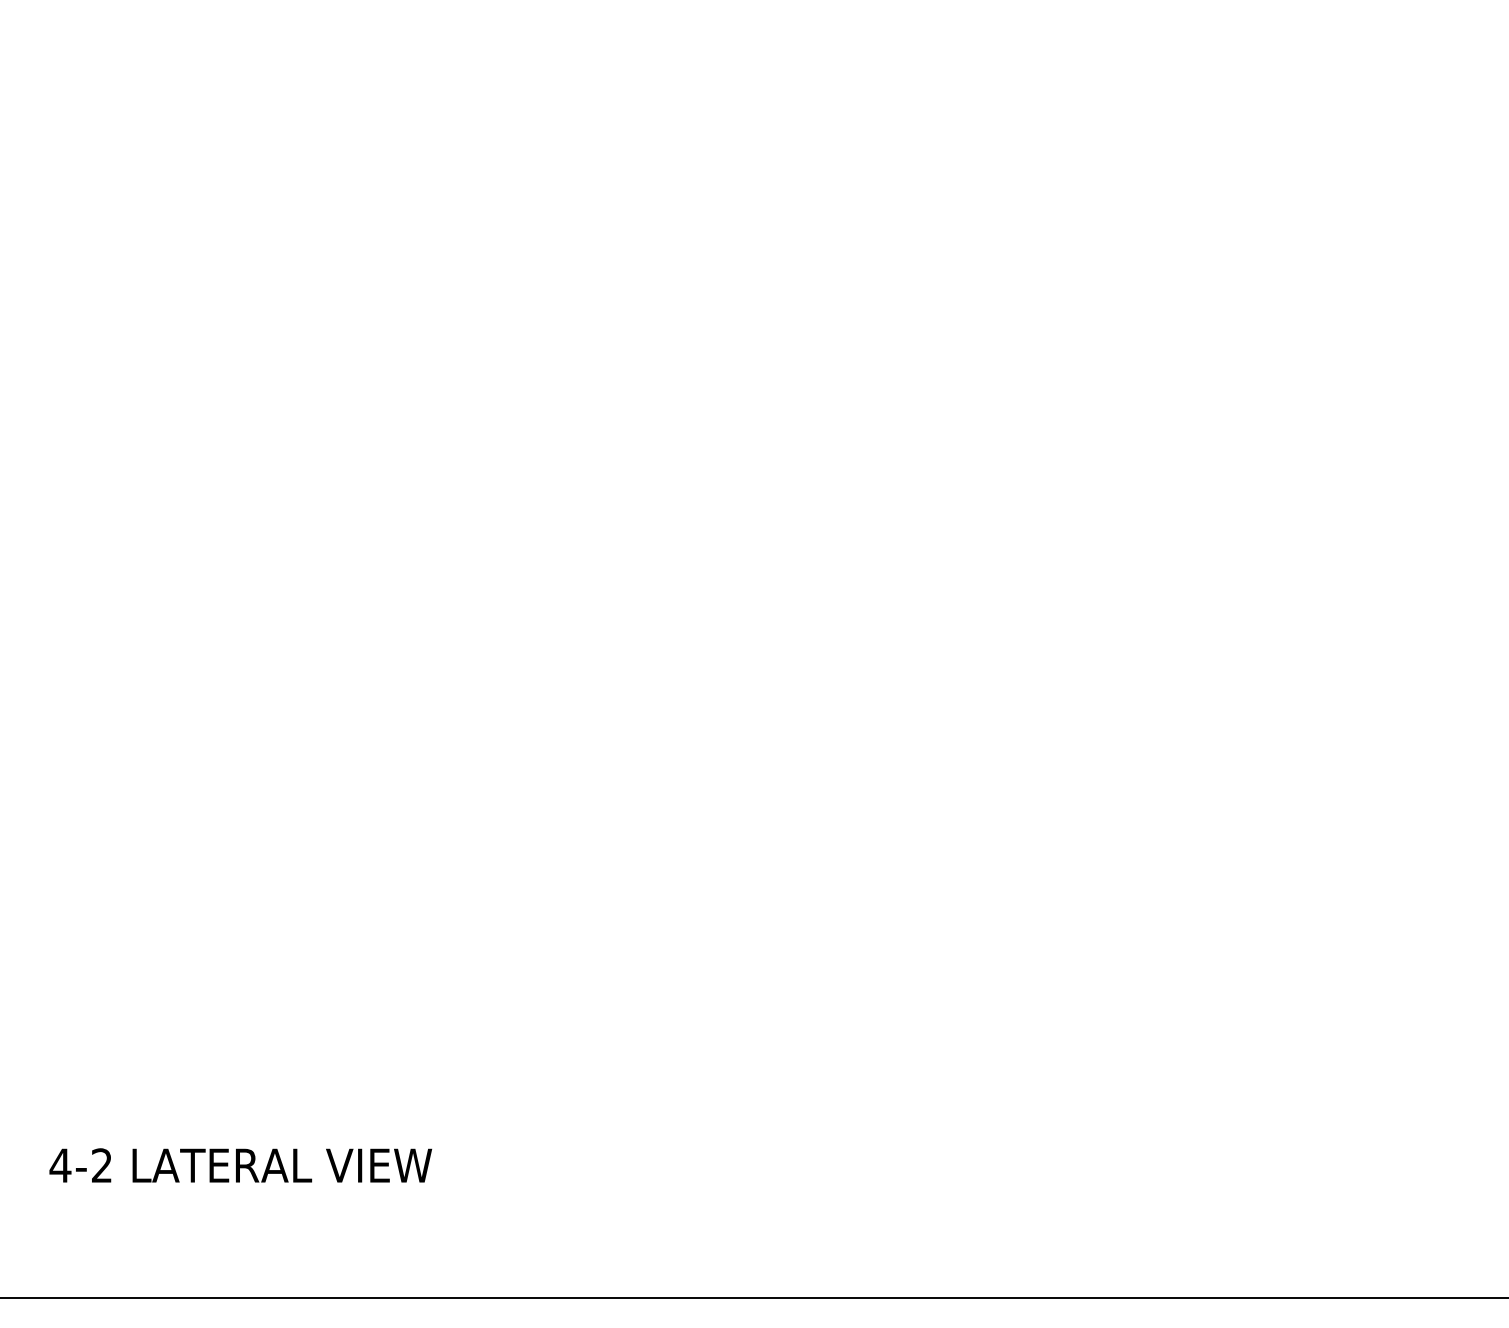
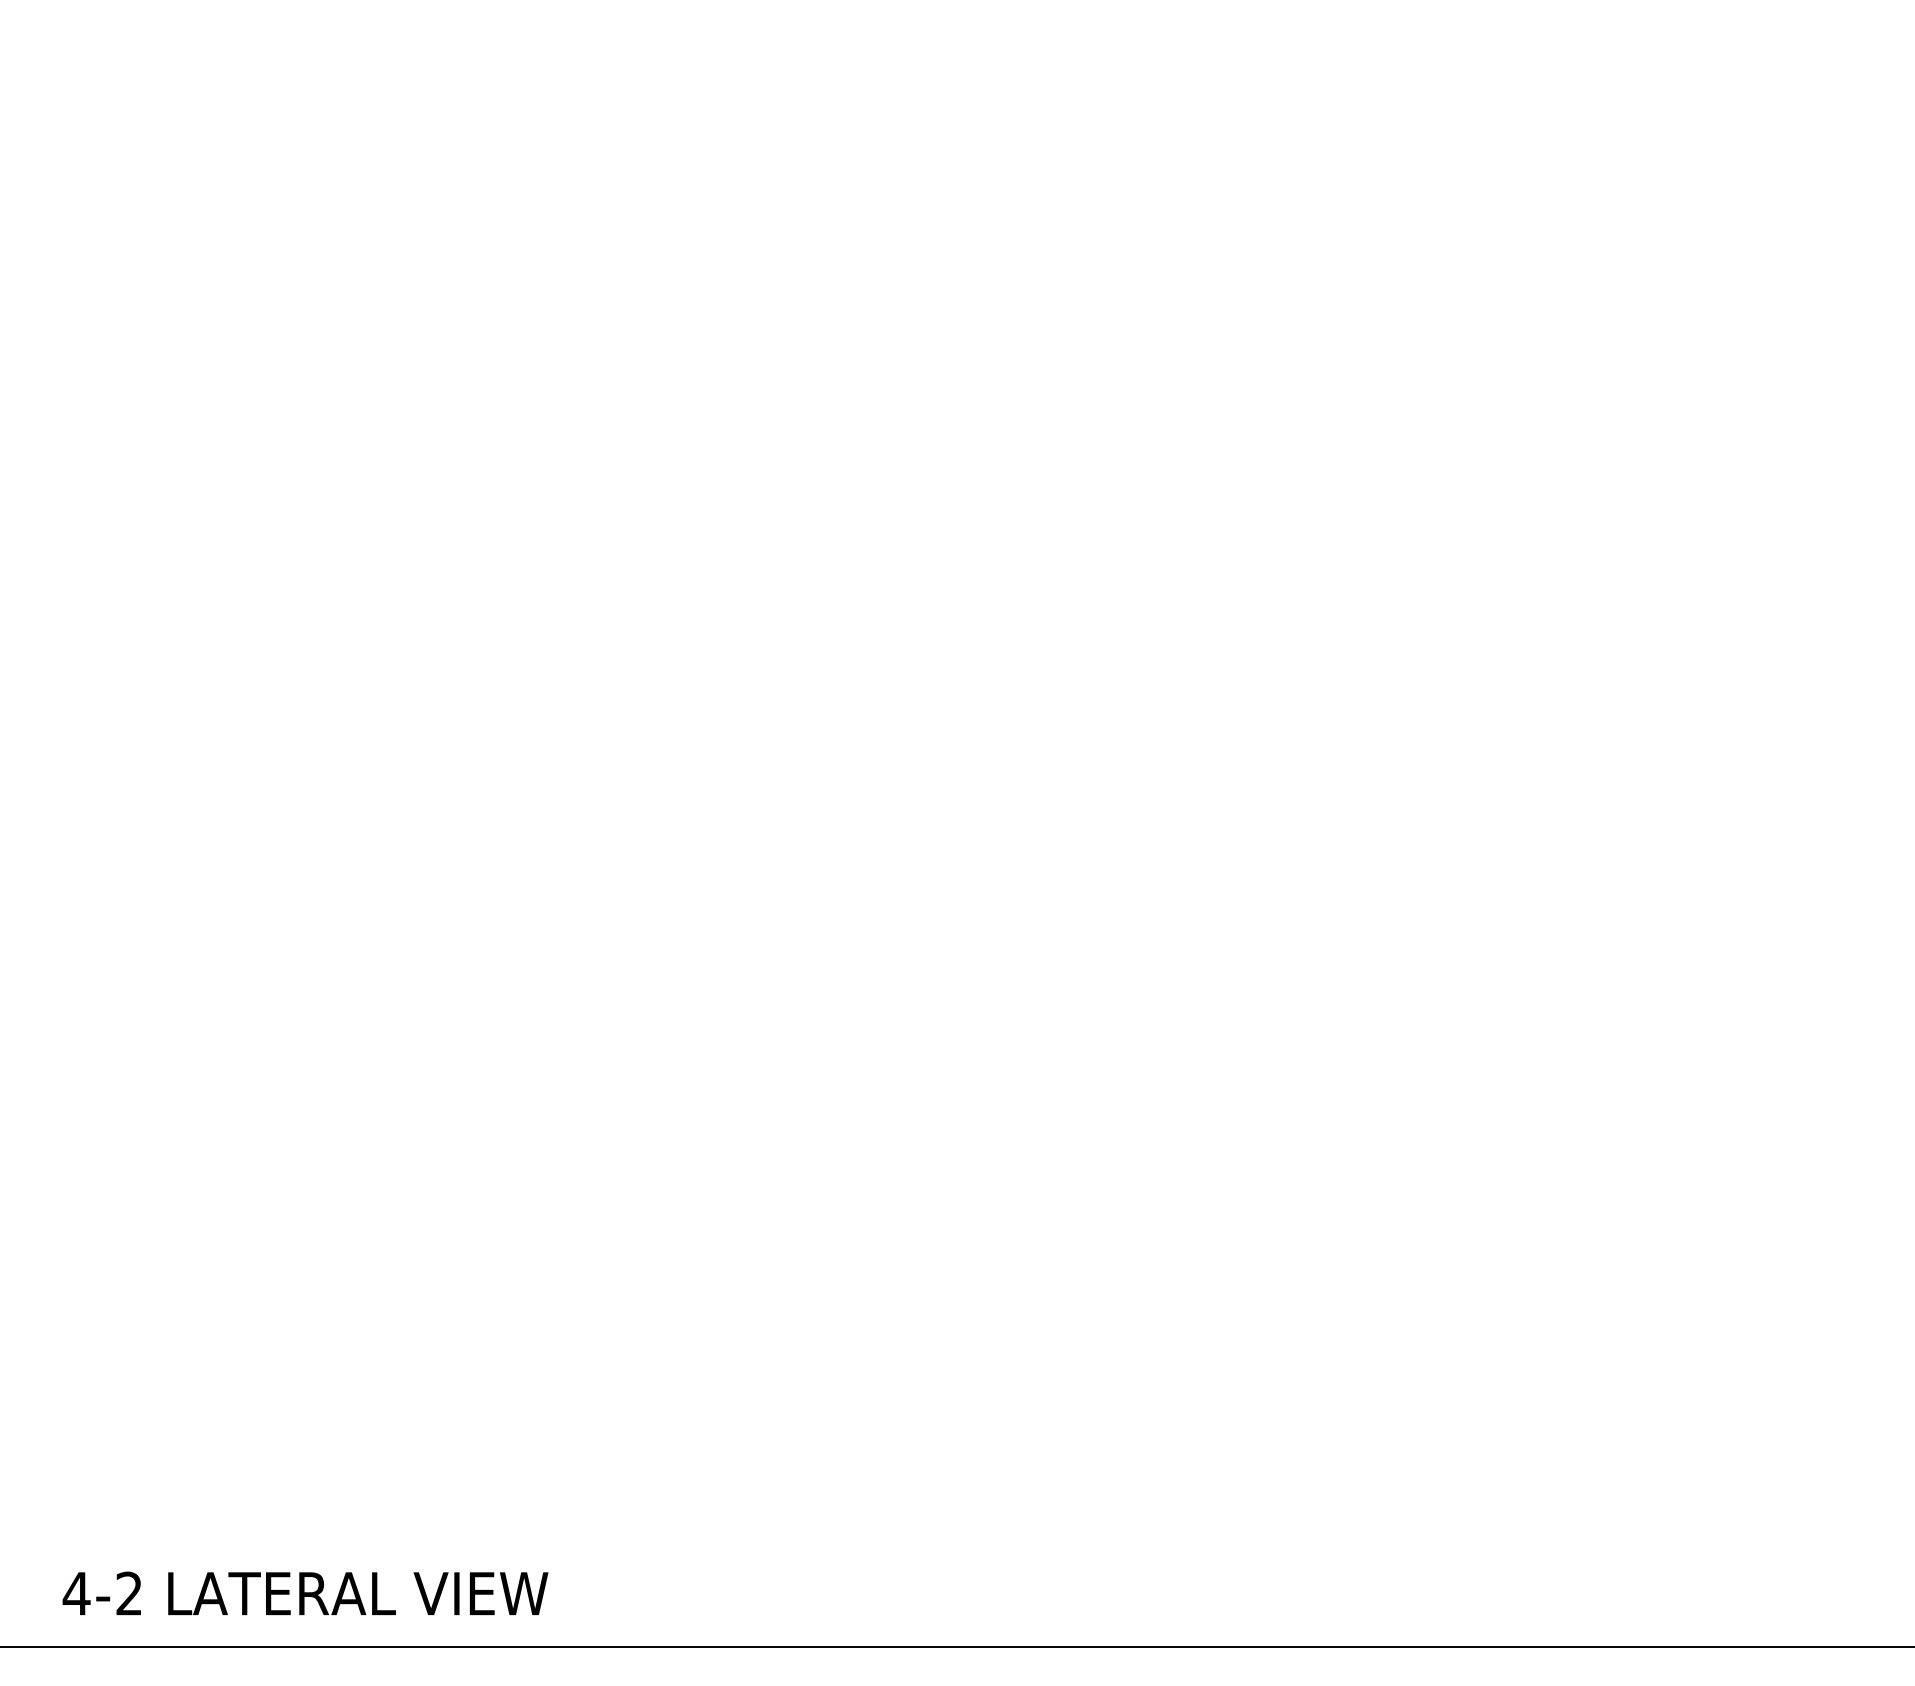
text: (240, 1164) -> (305, 1592), moved

